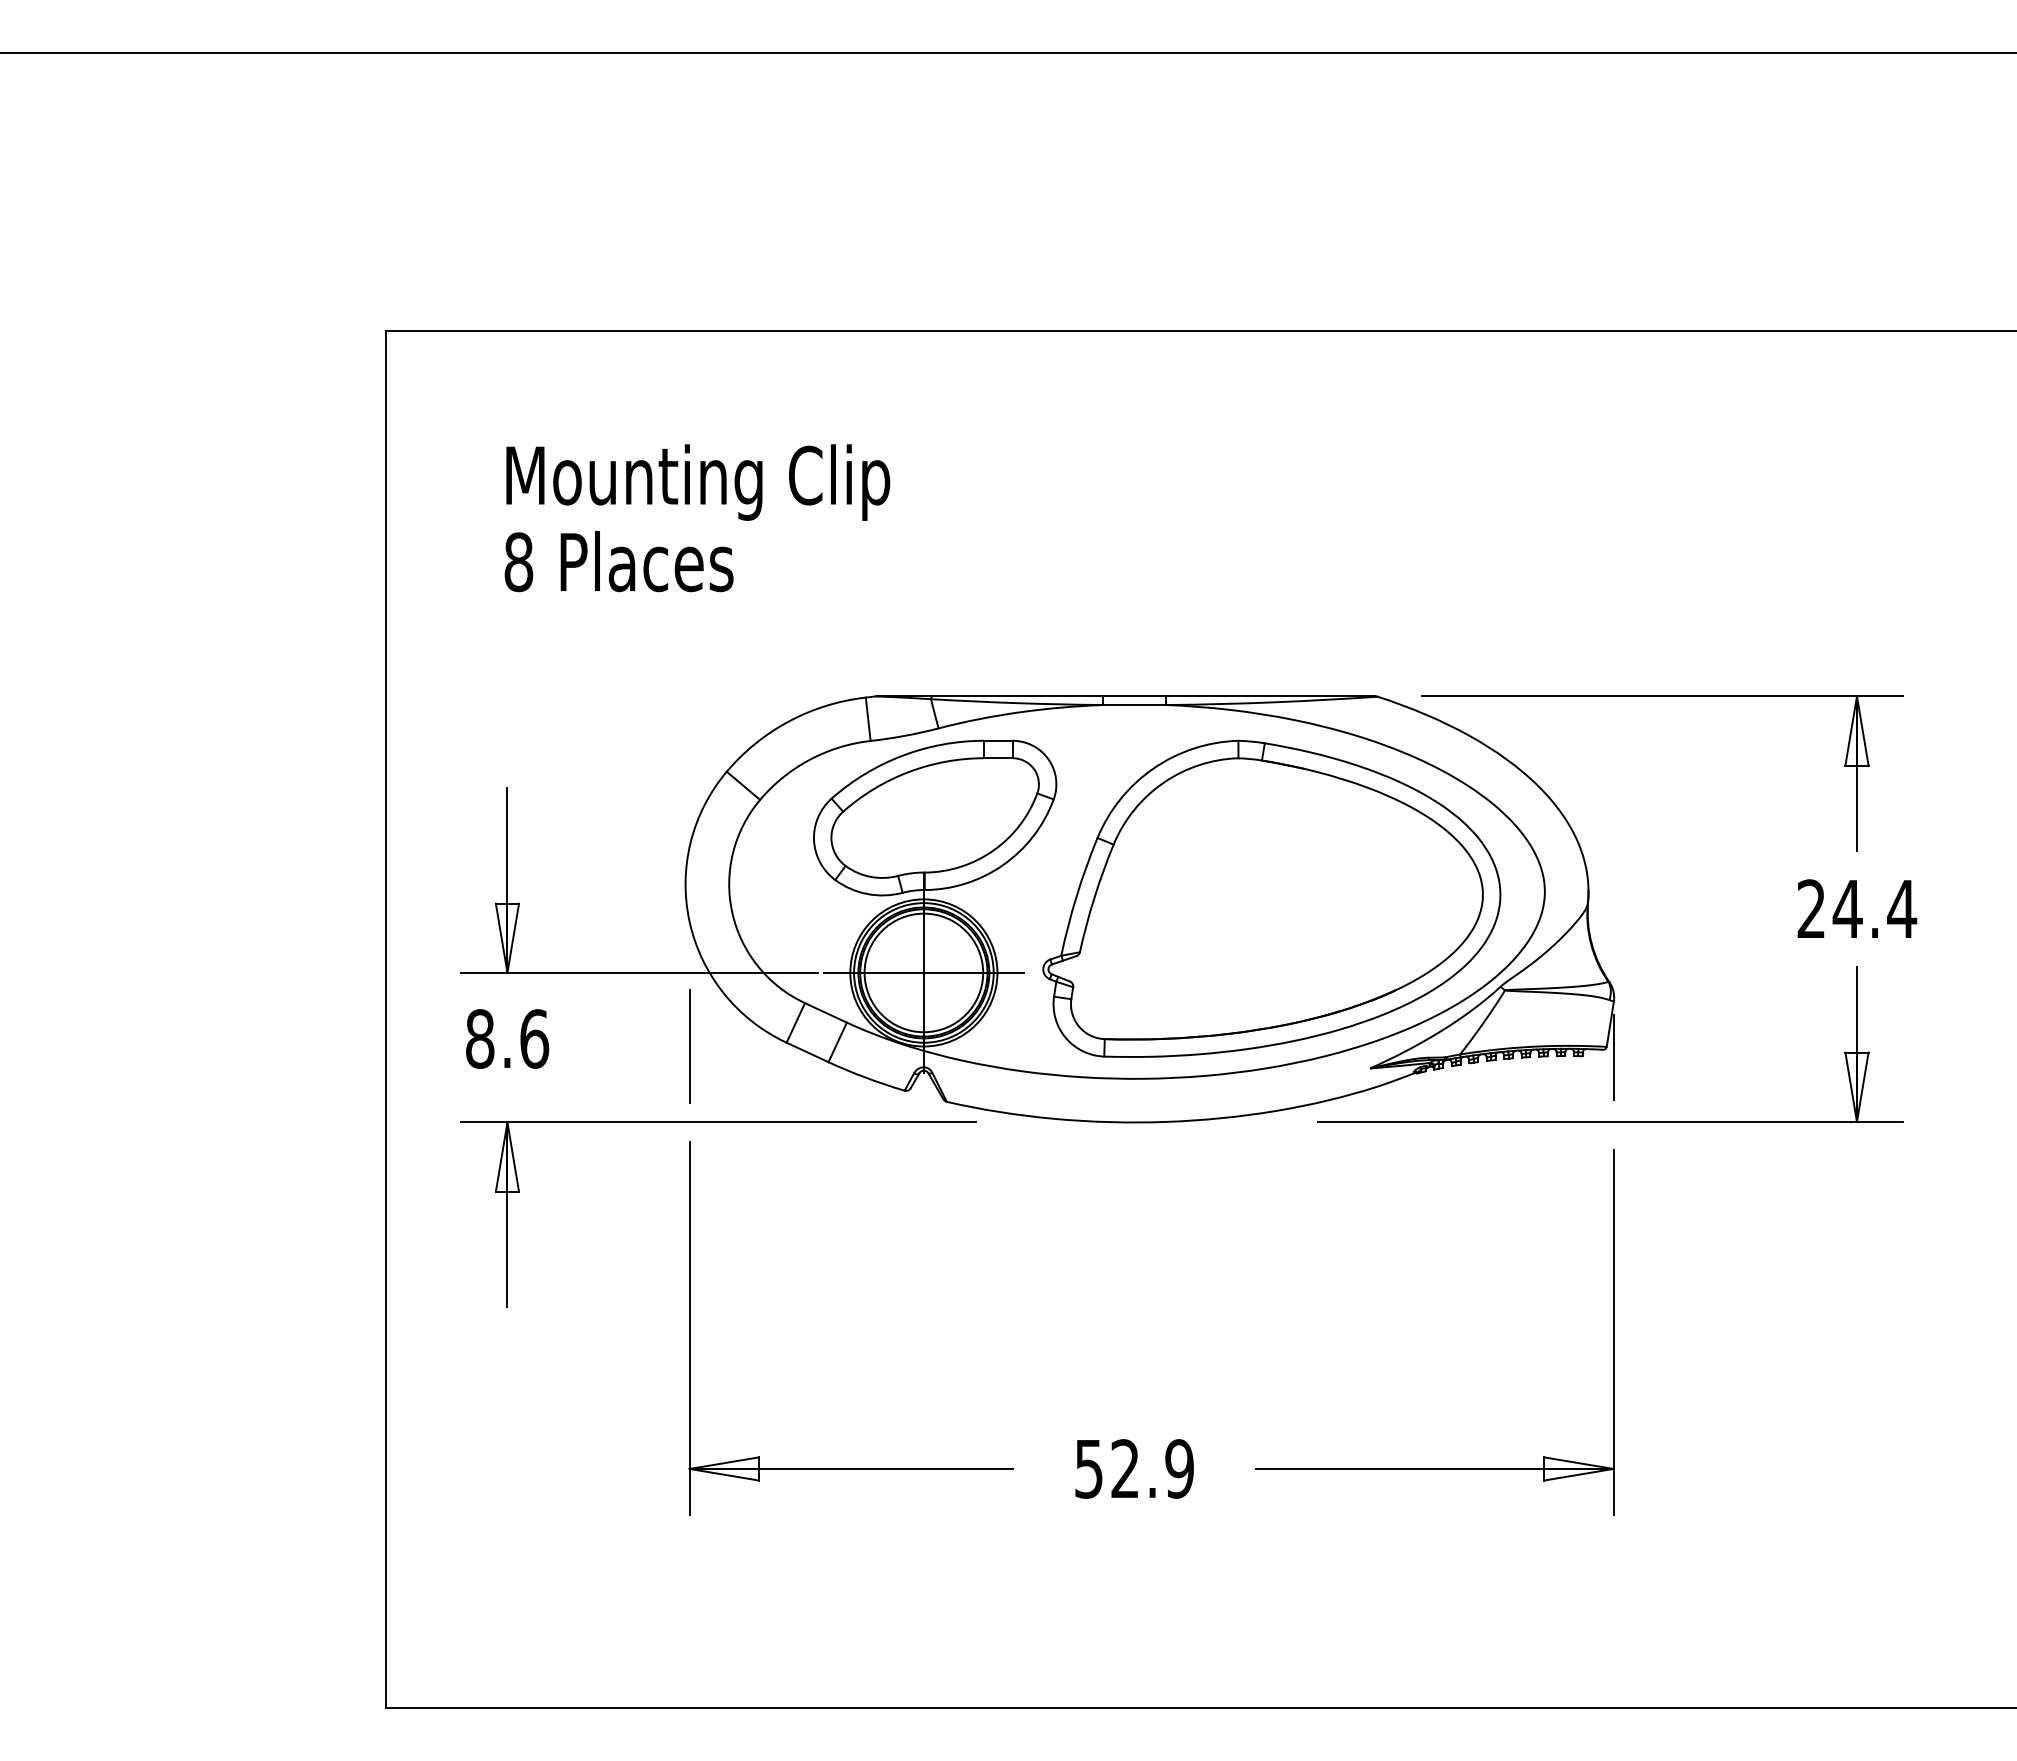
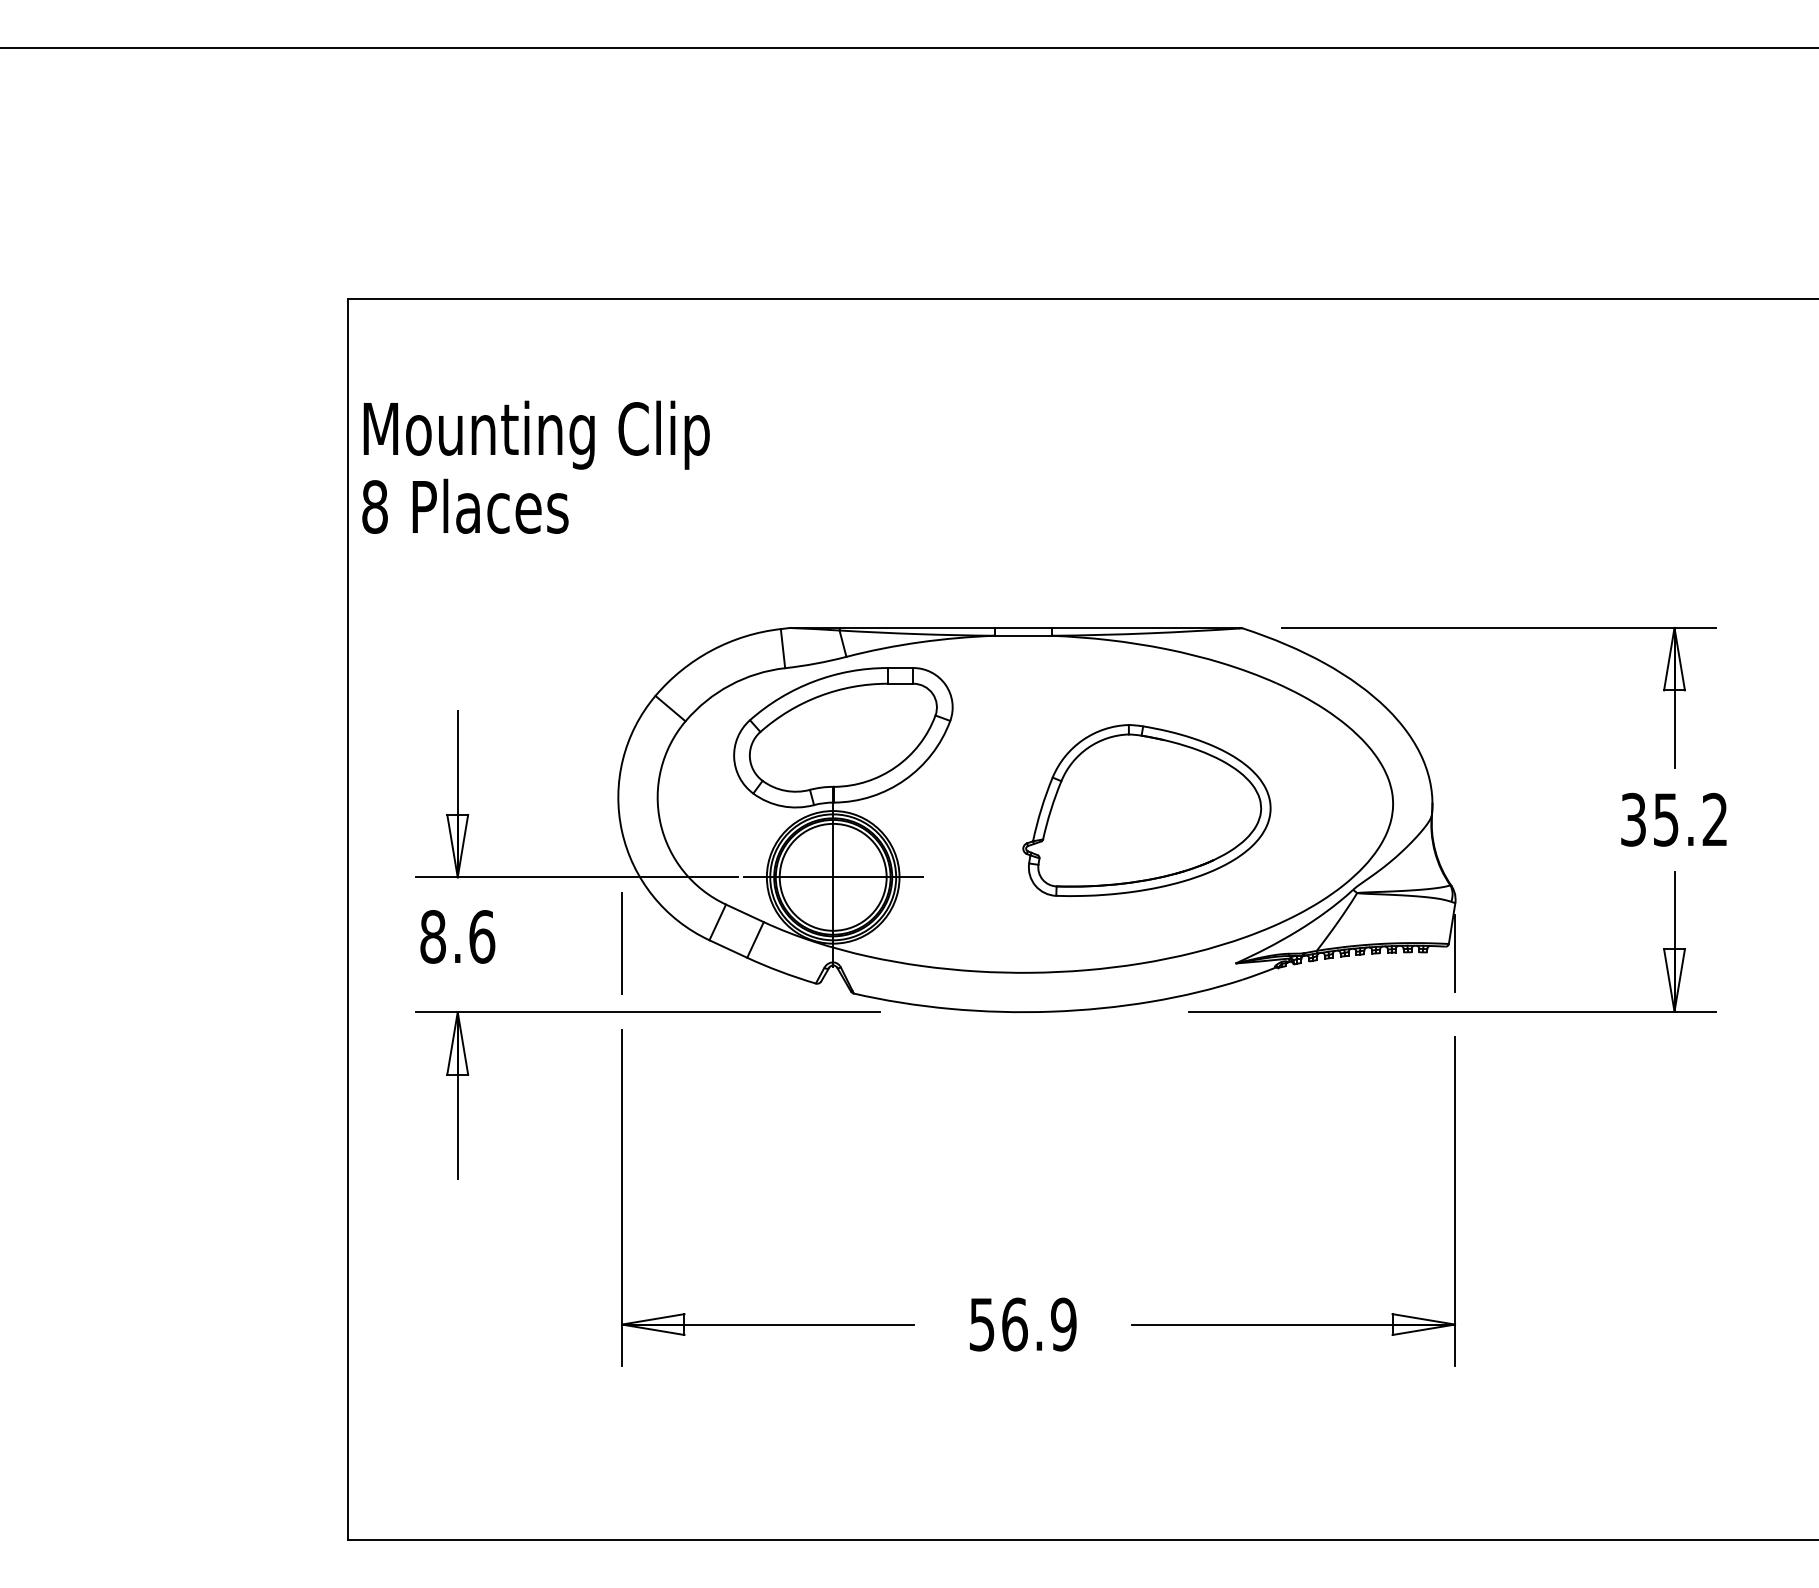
text: (696, 517) -> (535, 466), moved
part: (1271, 898) -> (1146, 810), size x0.6
text: (1856, 908) -> (1674, 819), 24.4 -> 35.2
text: (1124, 1468) -> (1014, 1324), 52.9 -> 56.9

